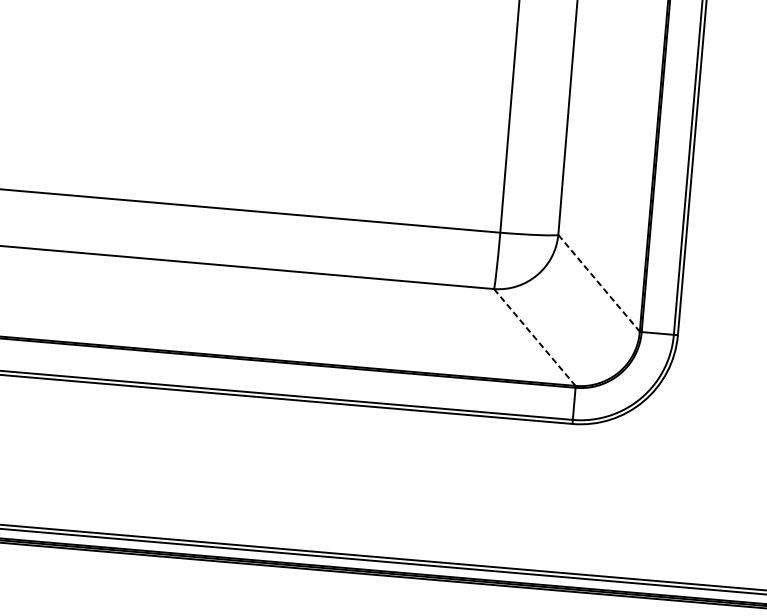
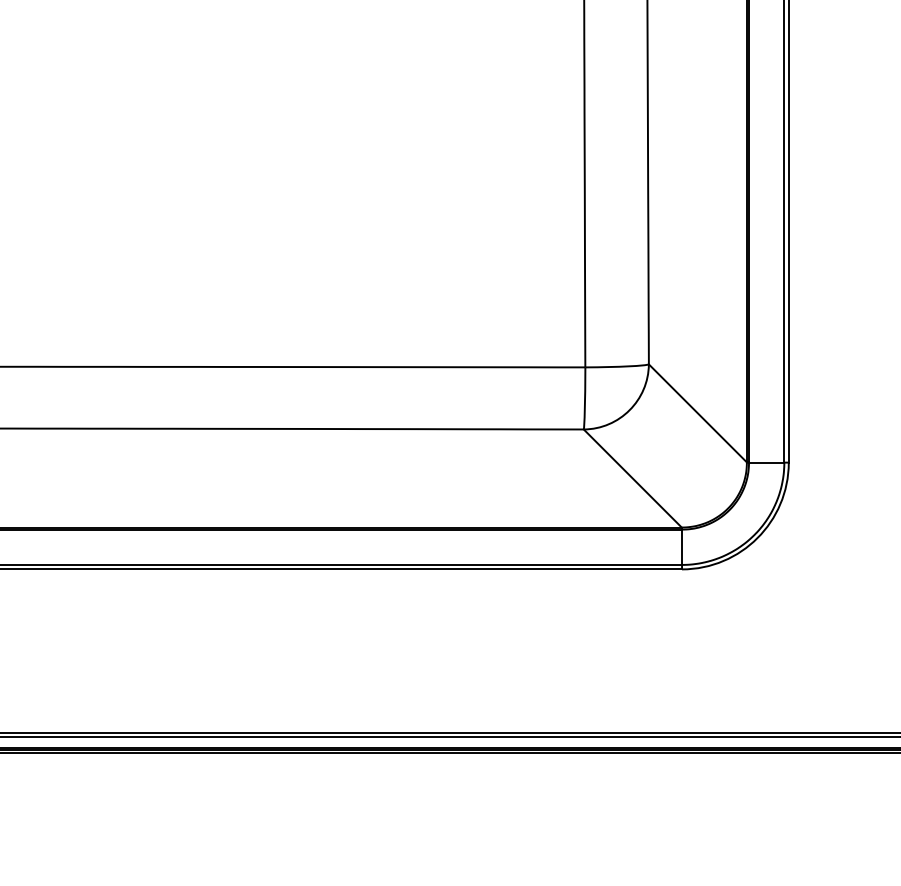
line: (599, 283) -> (698, 413), dashed -> solid
line: (535, 337) -> (633, 478), dashed -> solid

